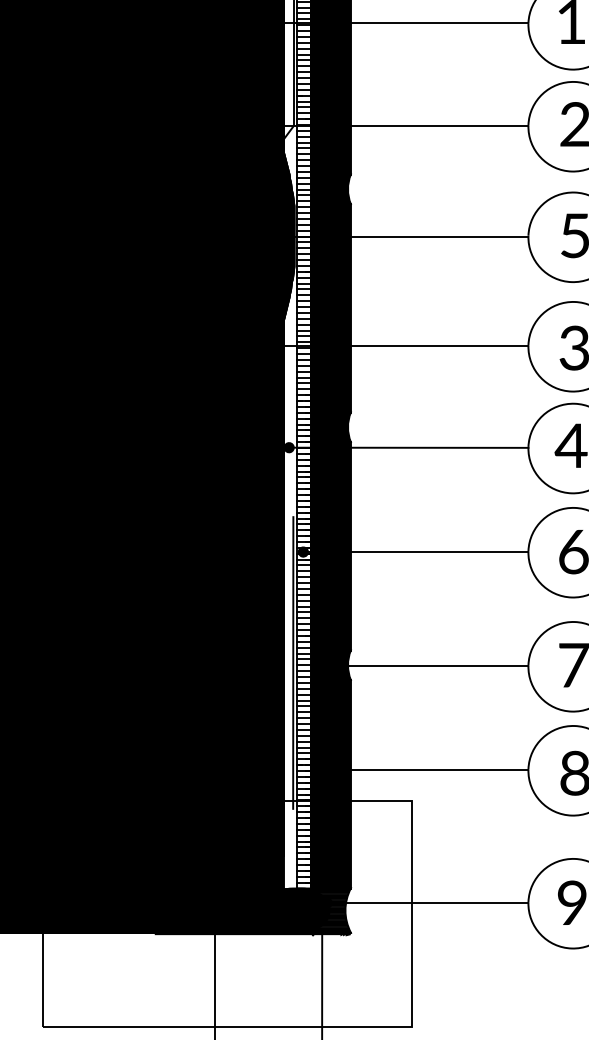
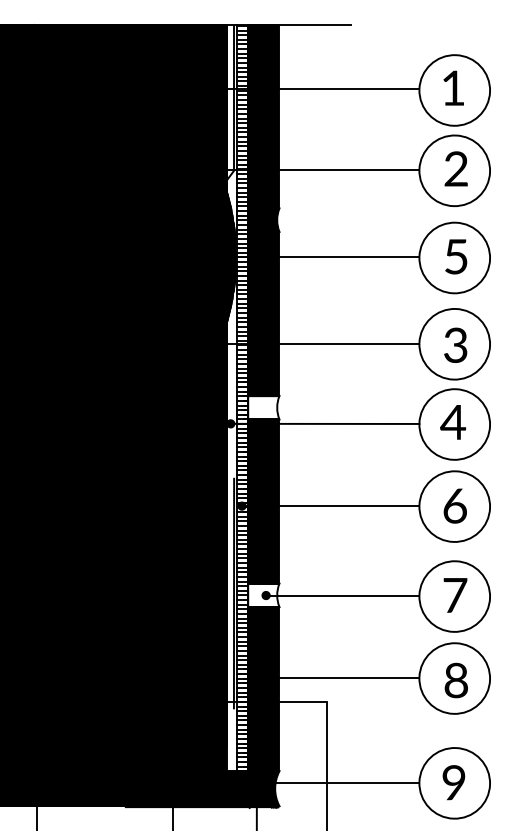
fill: (330, 426) -> (263, 407), removed
fill: (330, 664) -> (263, 594), removed

